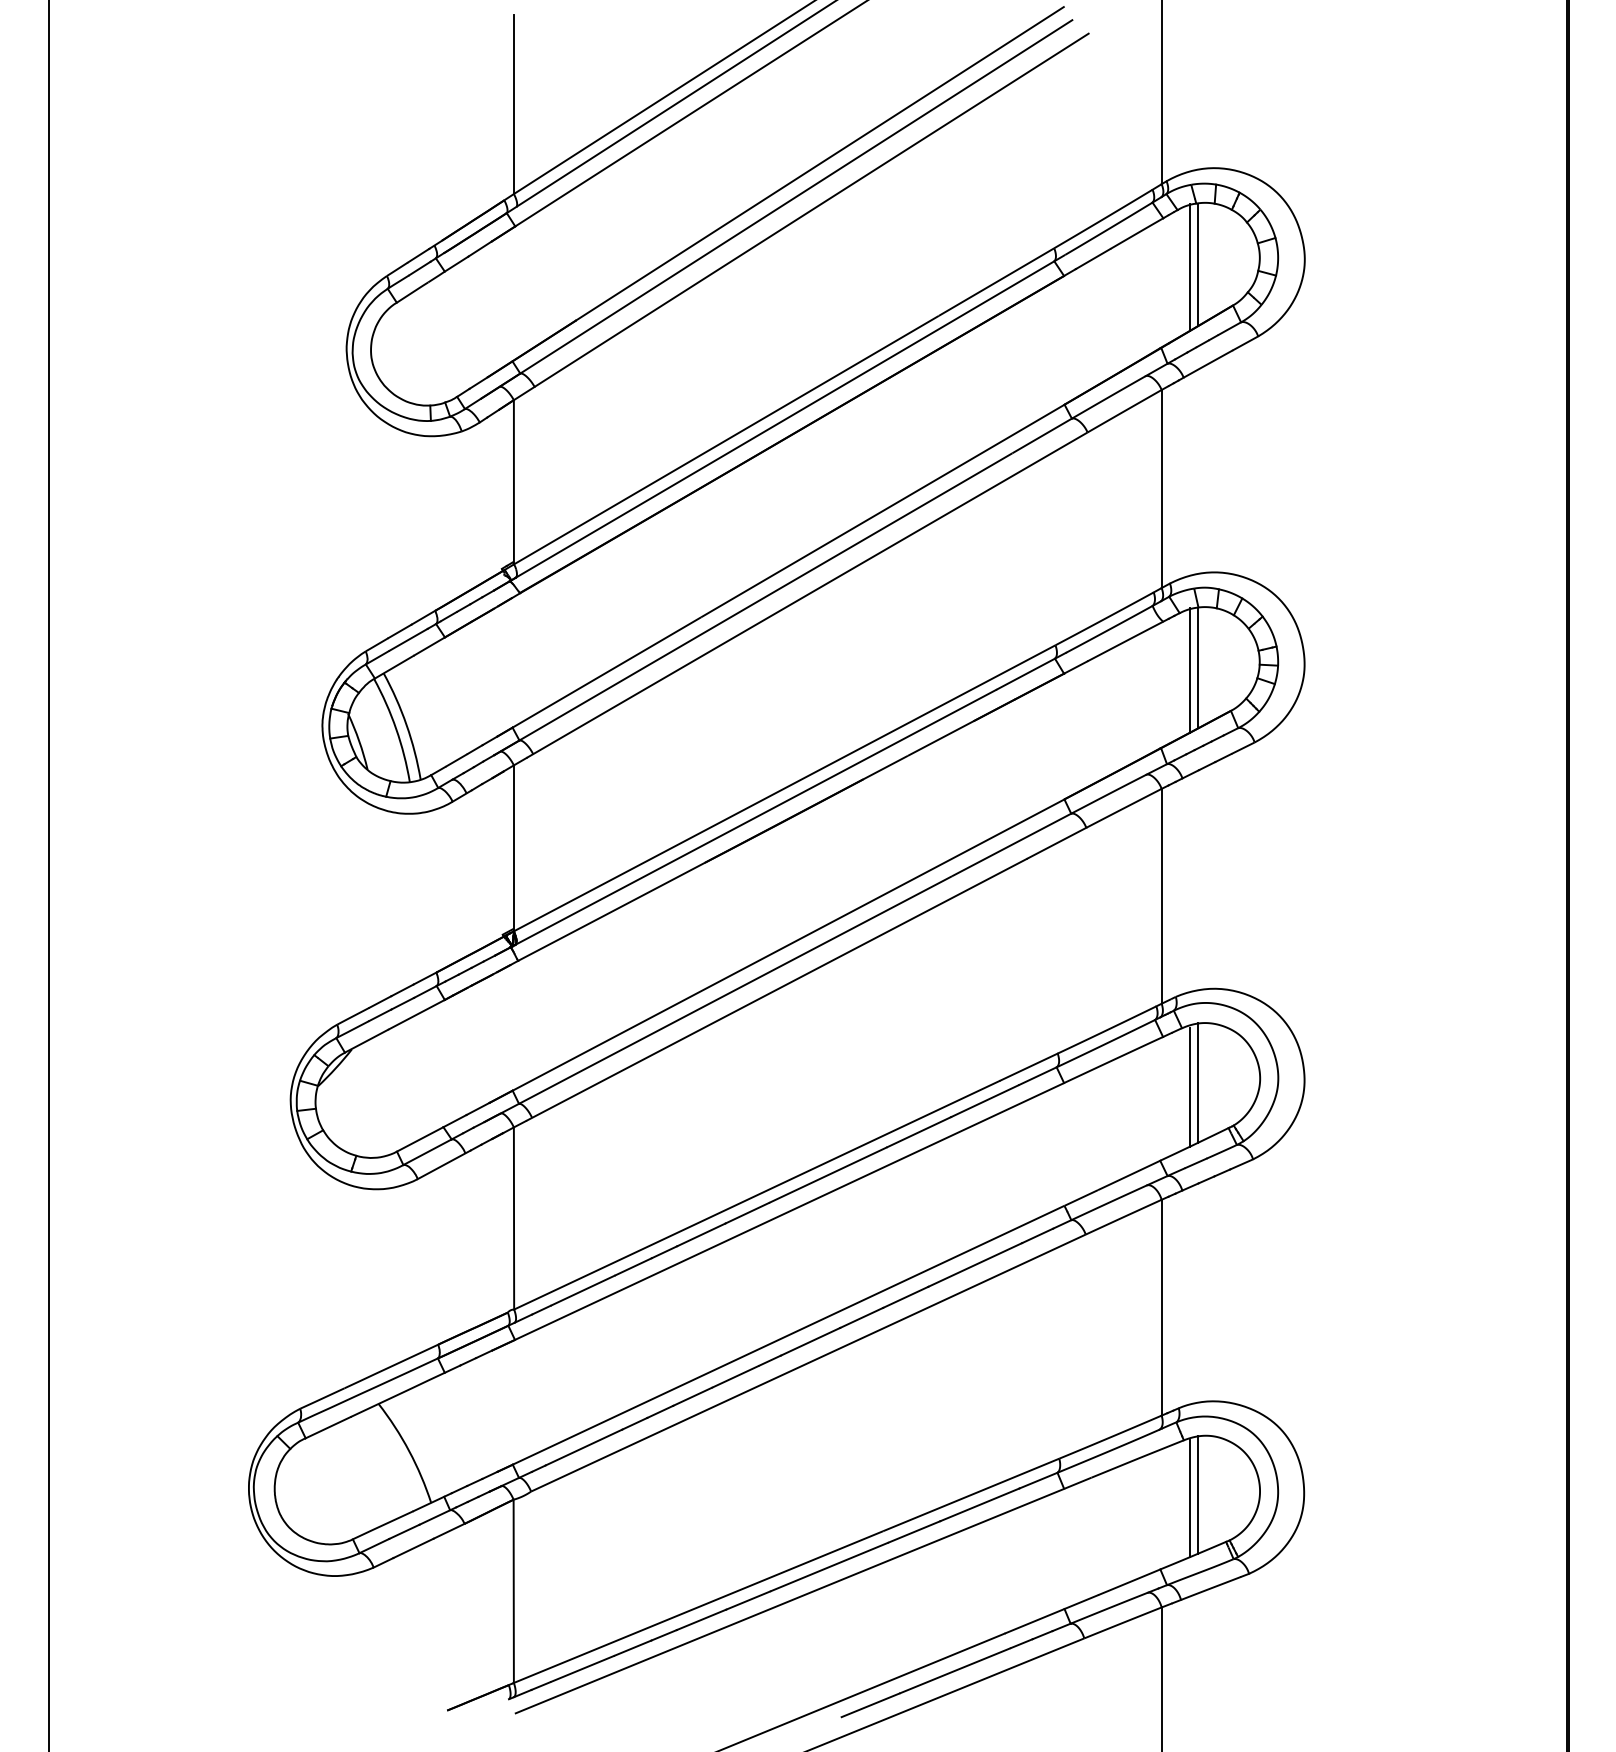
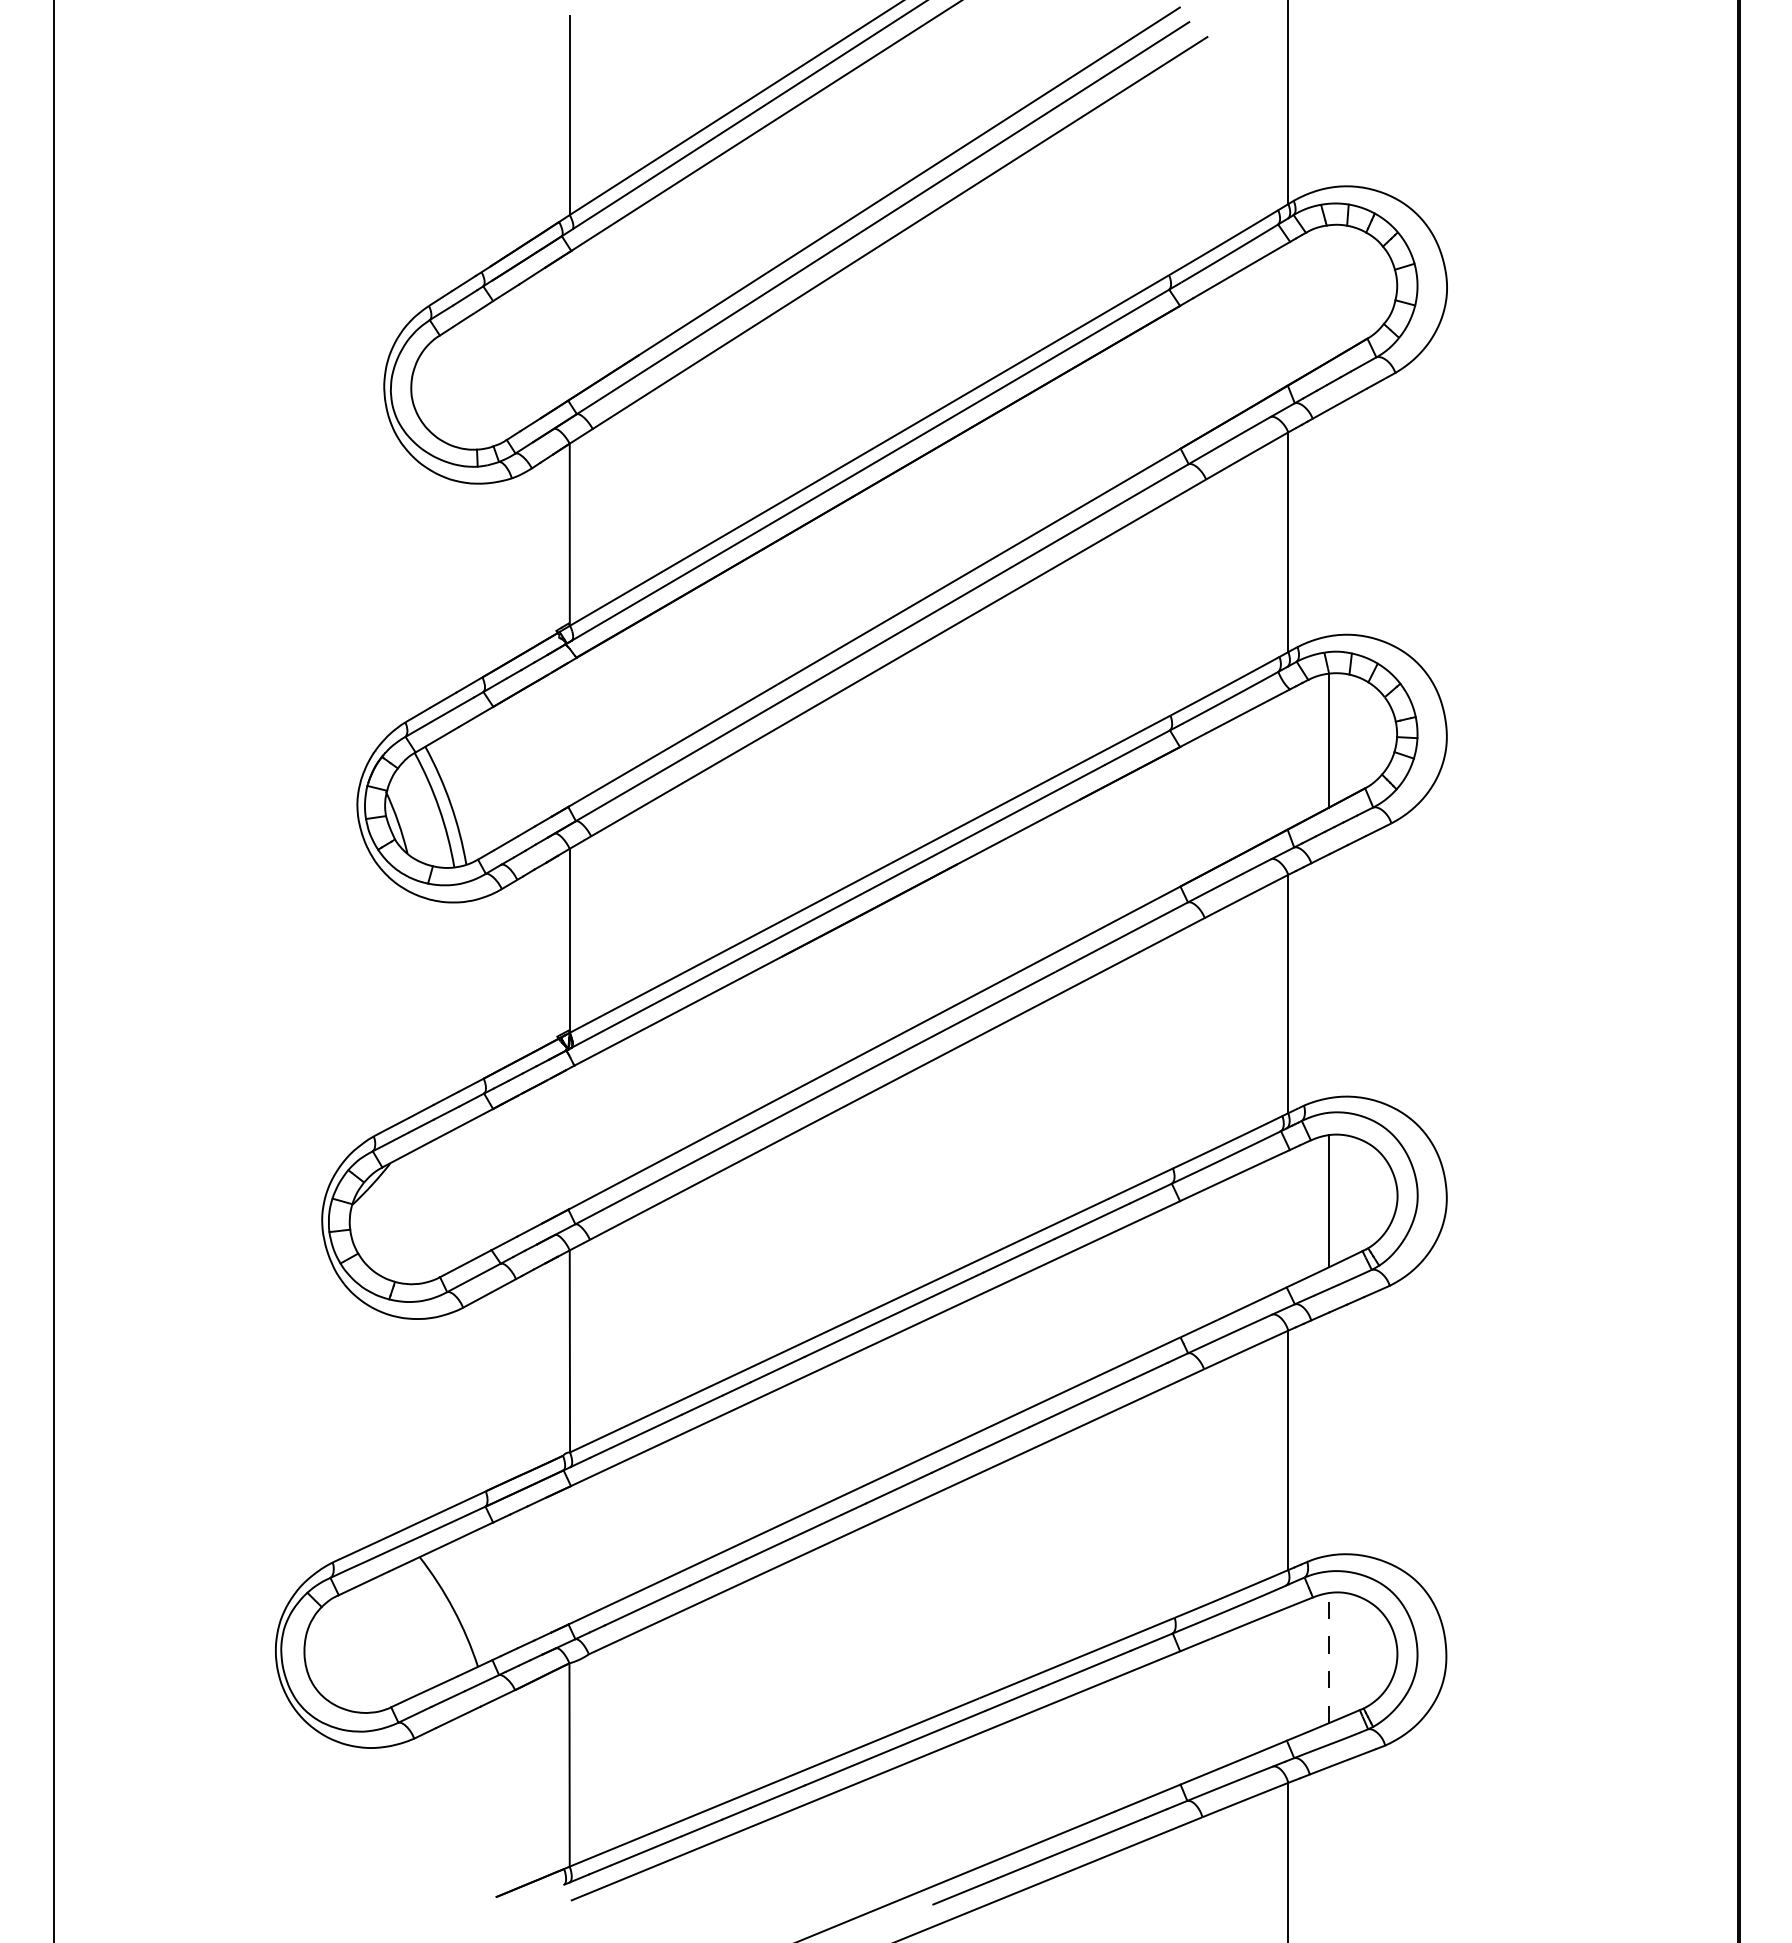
line: (1198, 264) -> (1329, 293), removed
line: (1189, 266) -> (1319, 295), removed
line: (1189, 669) -> (1319, 742), removed
line: (1189, 1086) -> (1319, 1205), removed
line: (1198, 1494) -> (1329, 1657), solid -> dashed
line: (1189, 1498) -> (1319, 1662), removed

